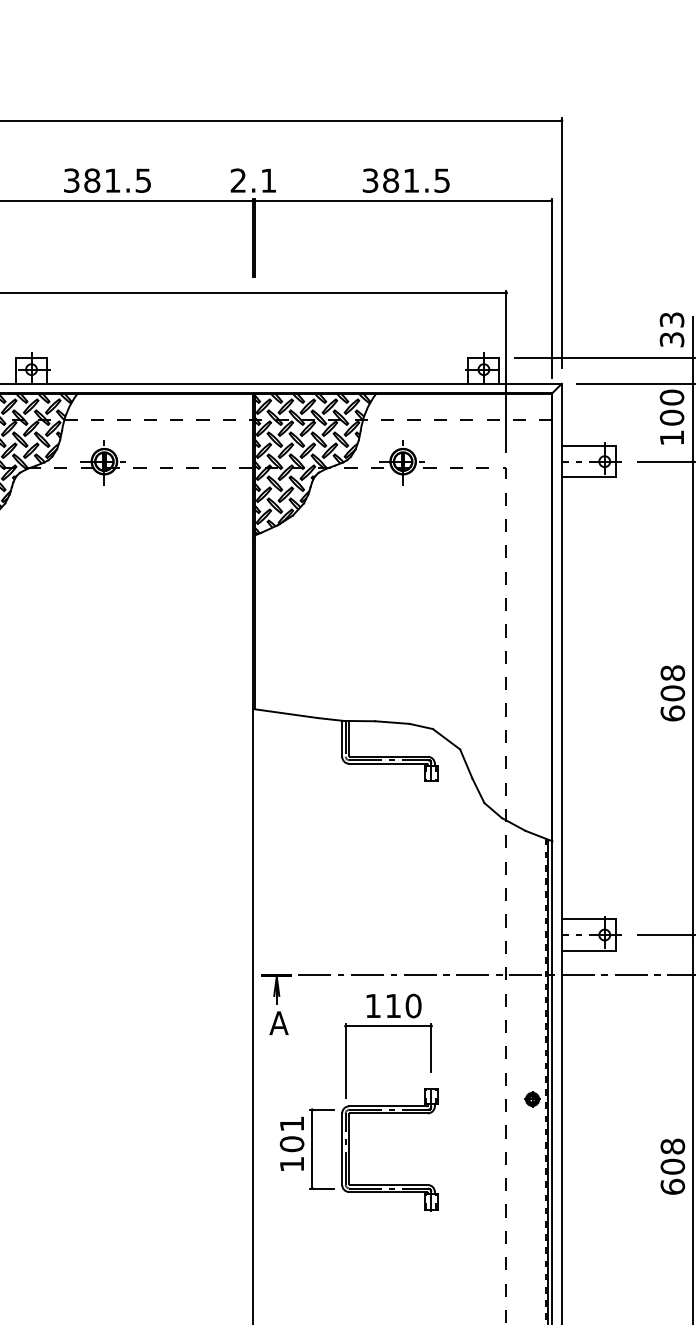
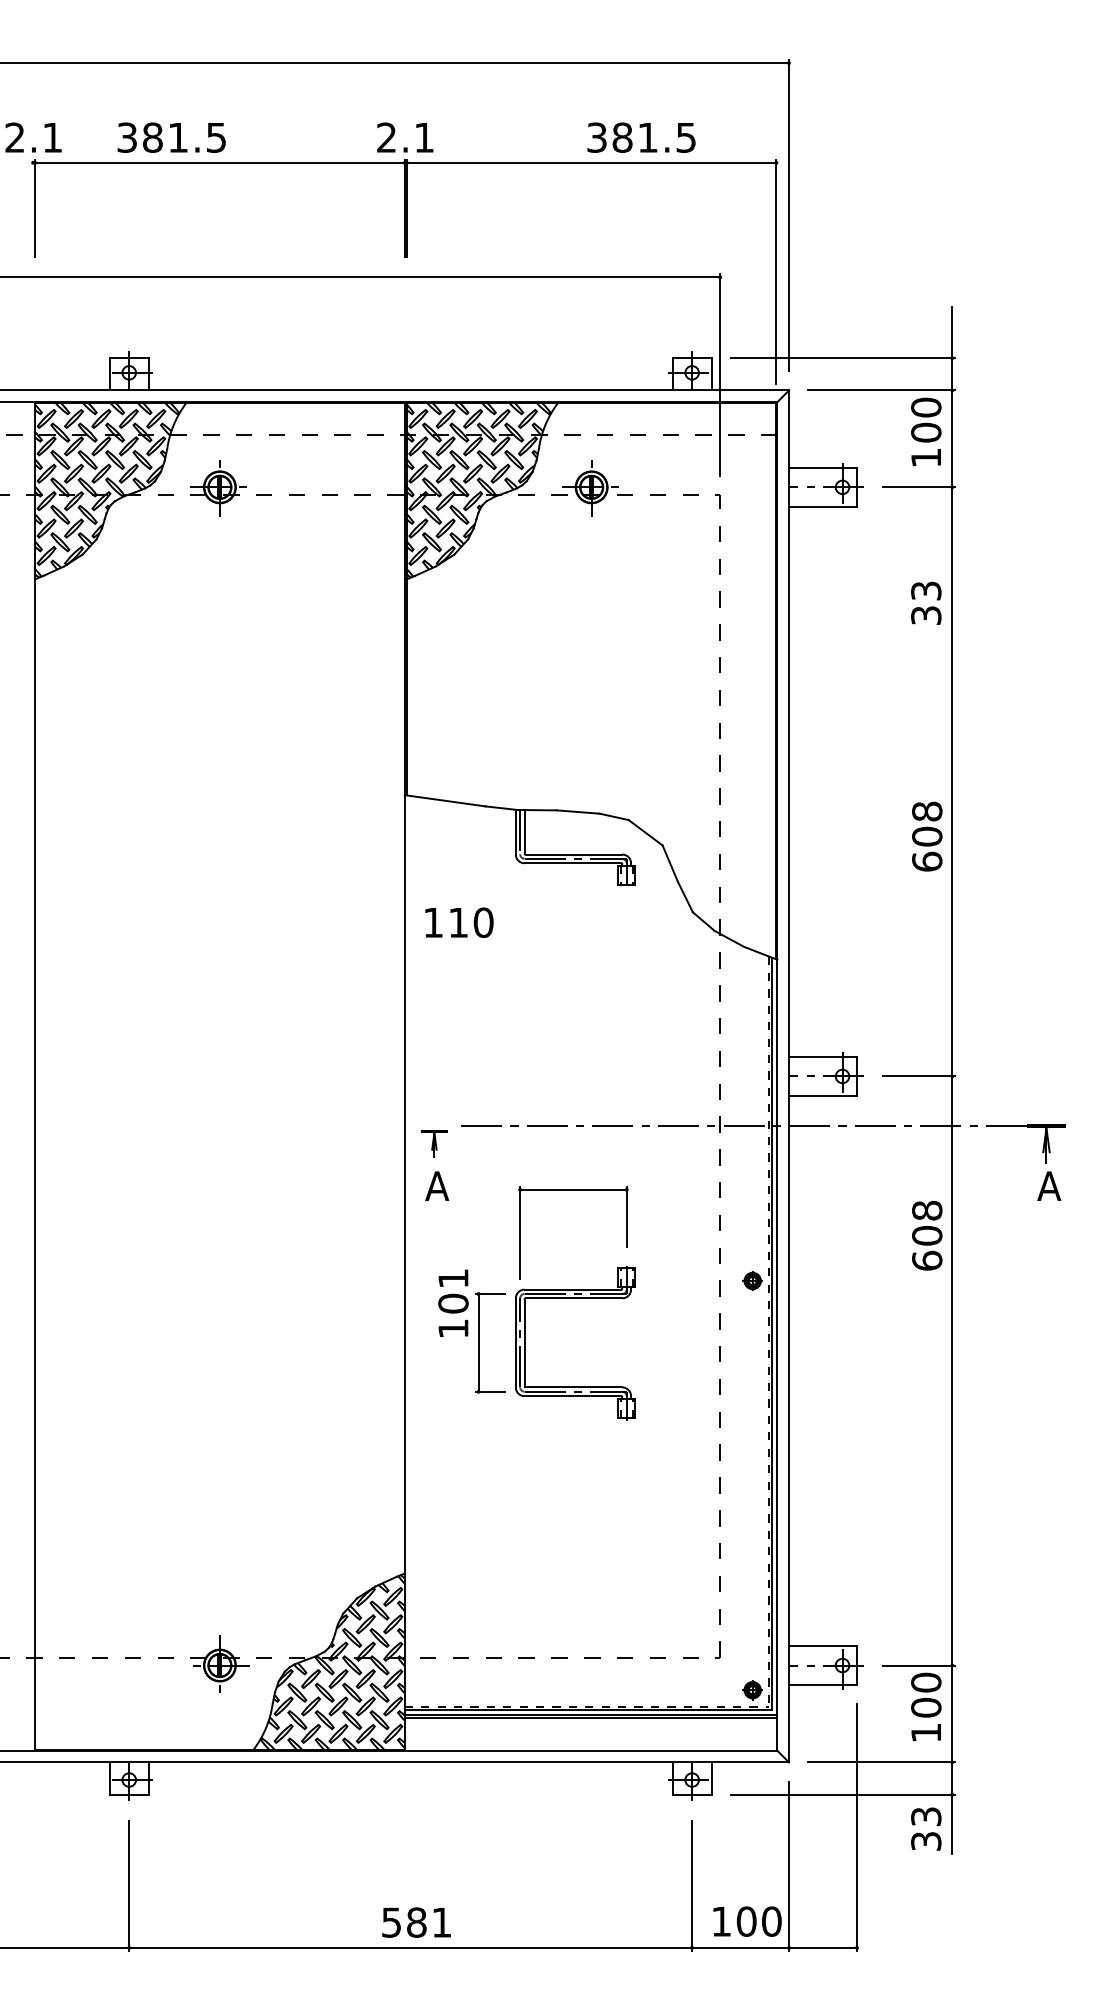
text: (107, 180) -> (171, 137), moved
text: (406, 180) -> (641, 137), moved
text: (672, 329) -> (926, 602), moved
text: (673, 693) -> (927, 836), moved
part: (276, 988) -> (434, 1143), size x0.7
text: (394, 1005) -> (459, 922), moved
text: (292, 1143) -> (453, 1302), moved
text: (673, 1166) -> (927, 1235), moved

